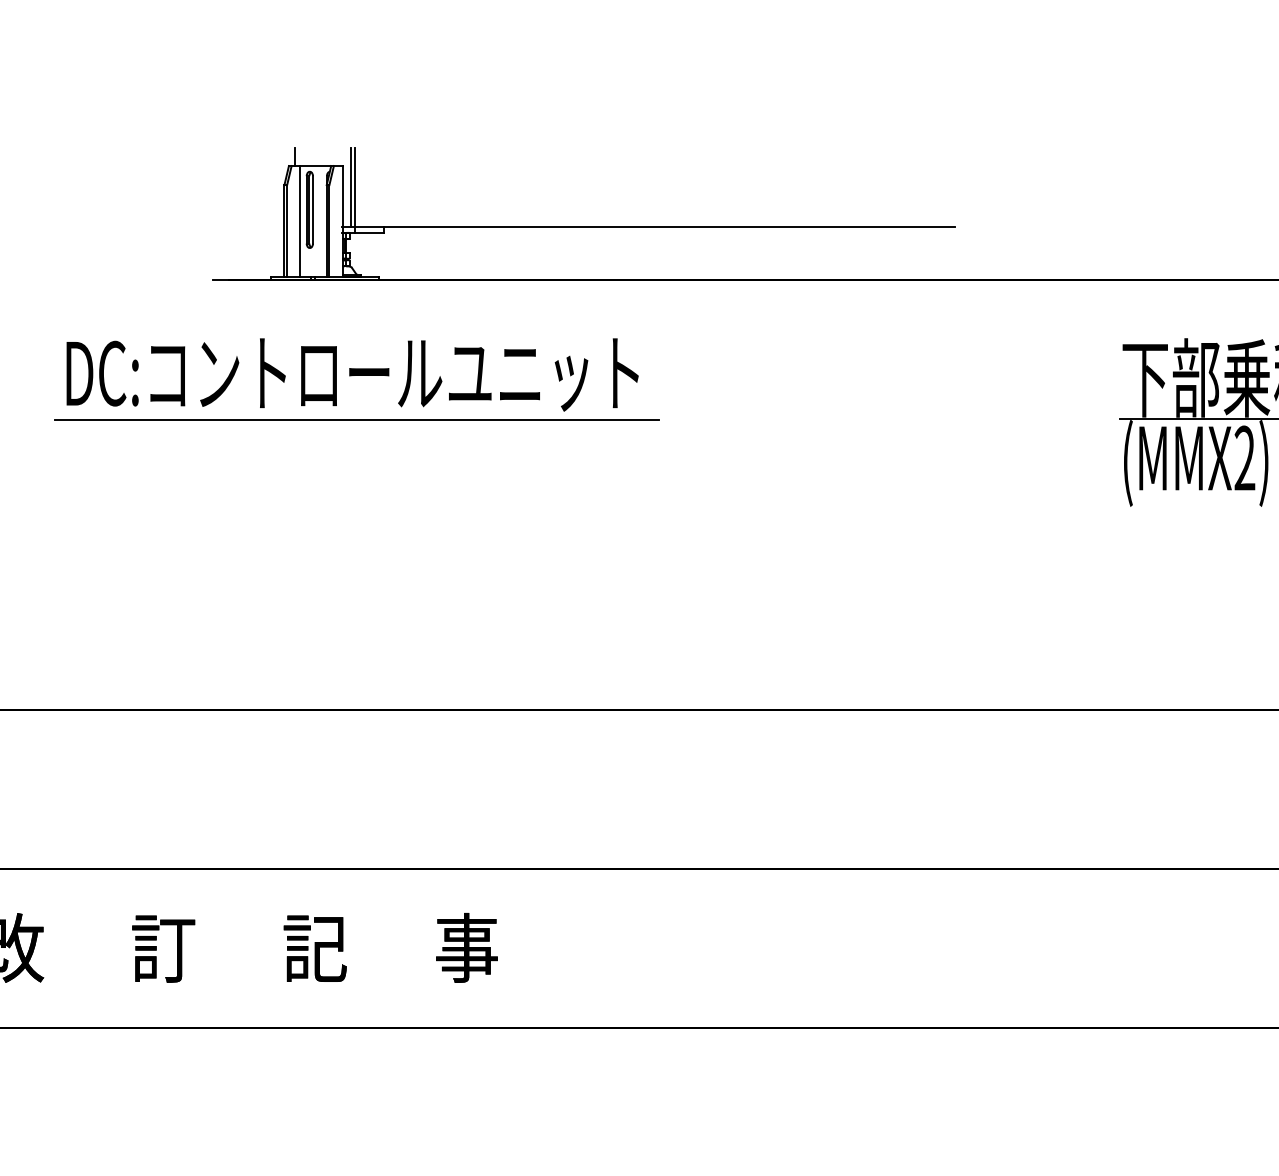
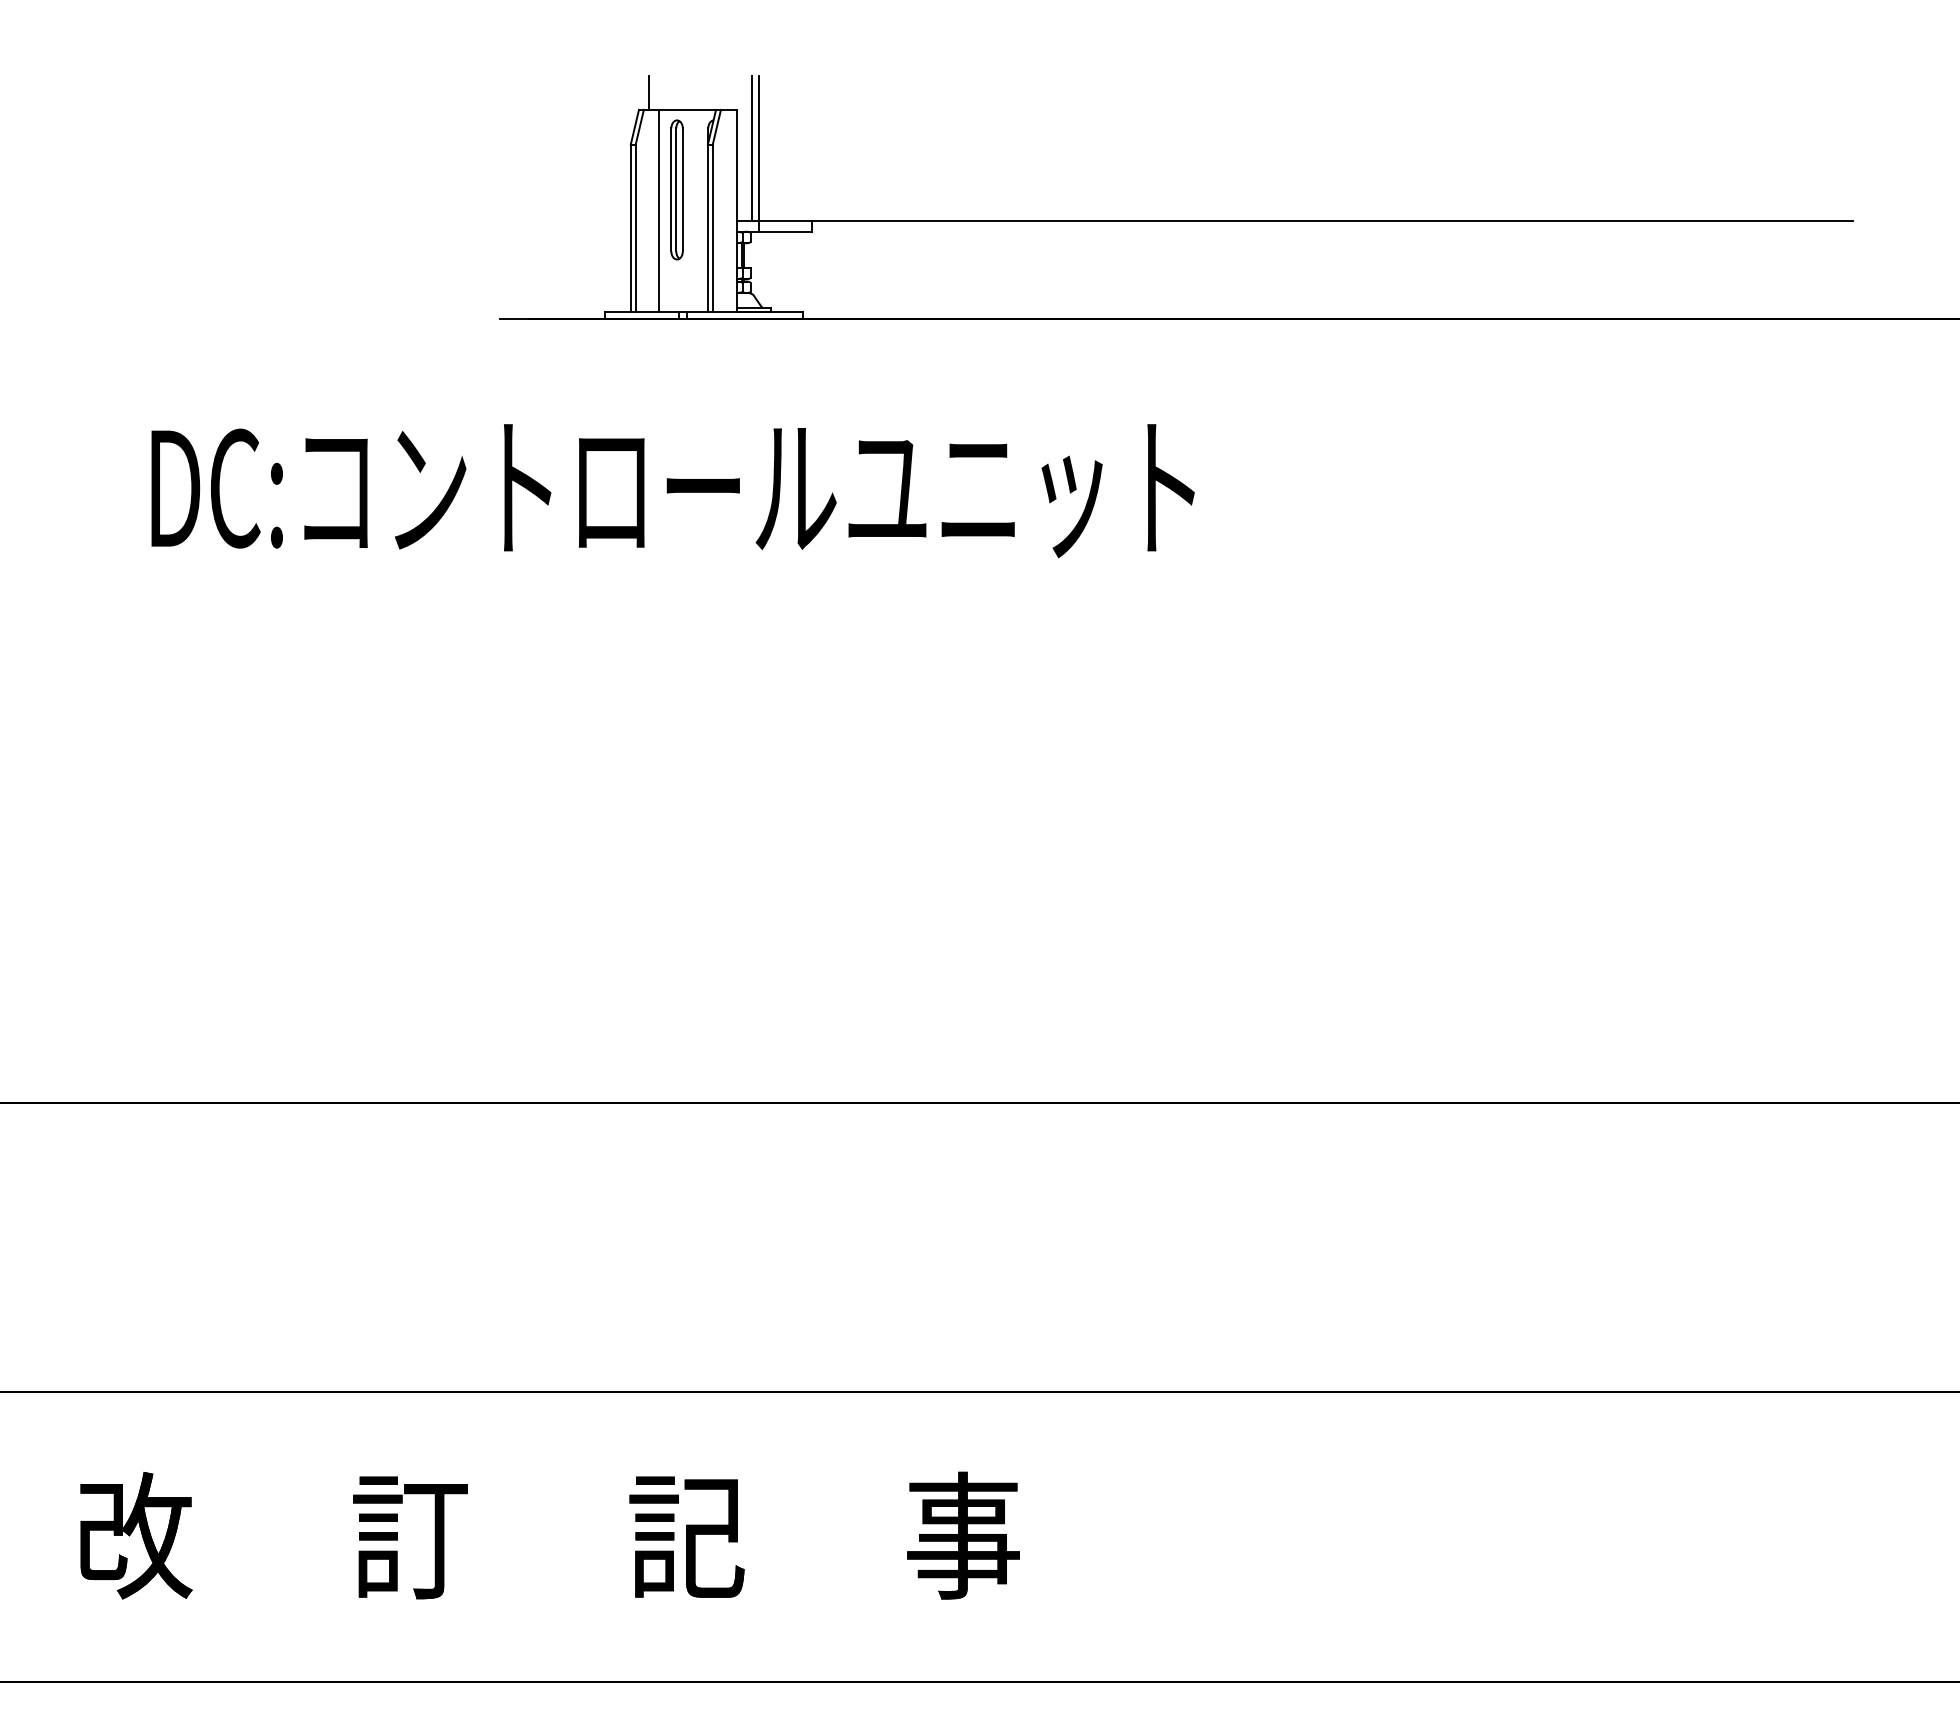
text: (352, 374) -> (672, 490), moved
line: (356, 420) -> (762, 573), removed

